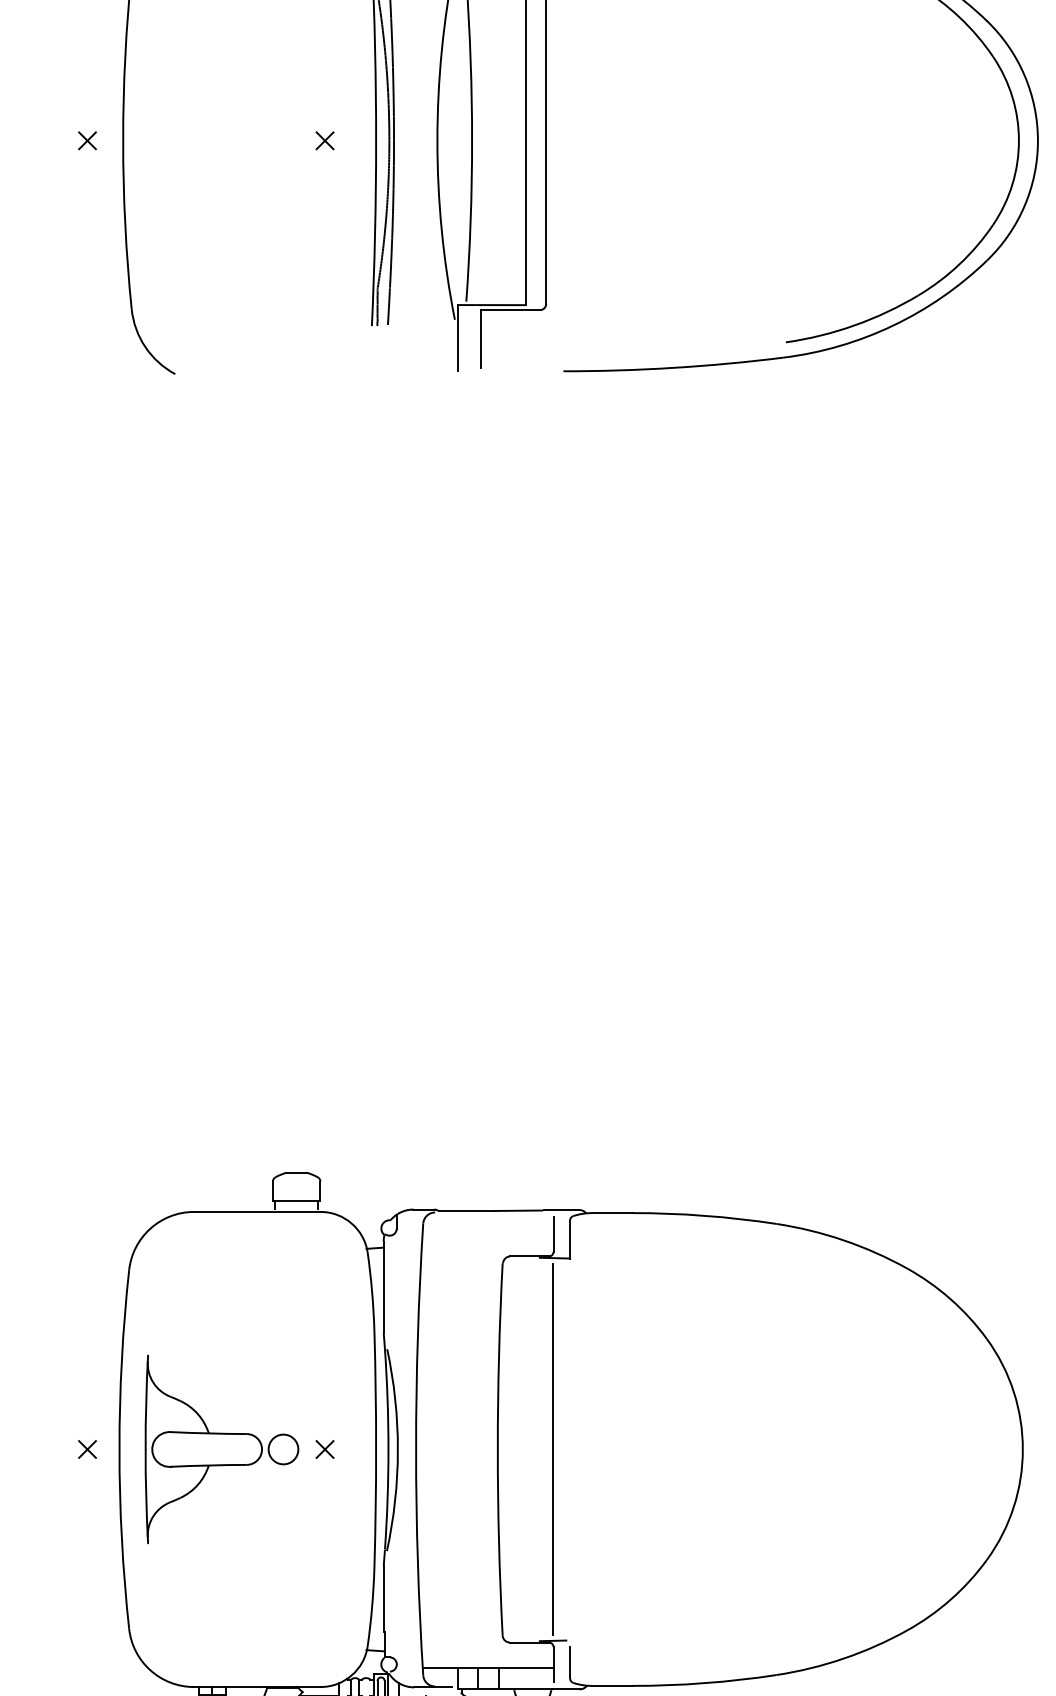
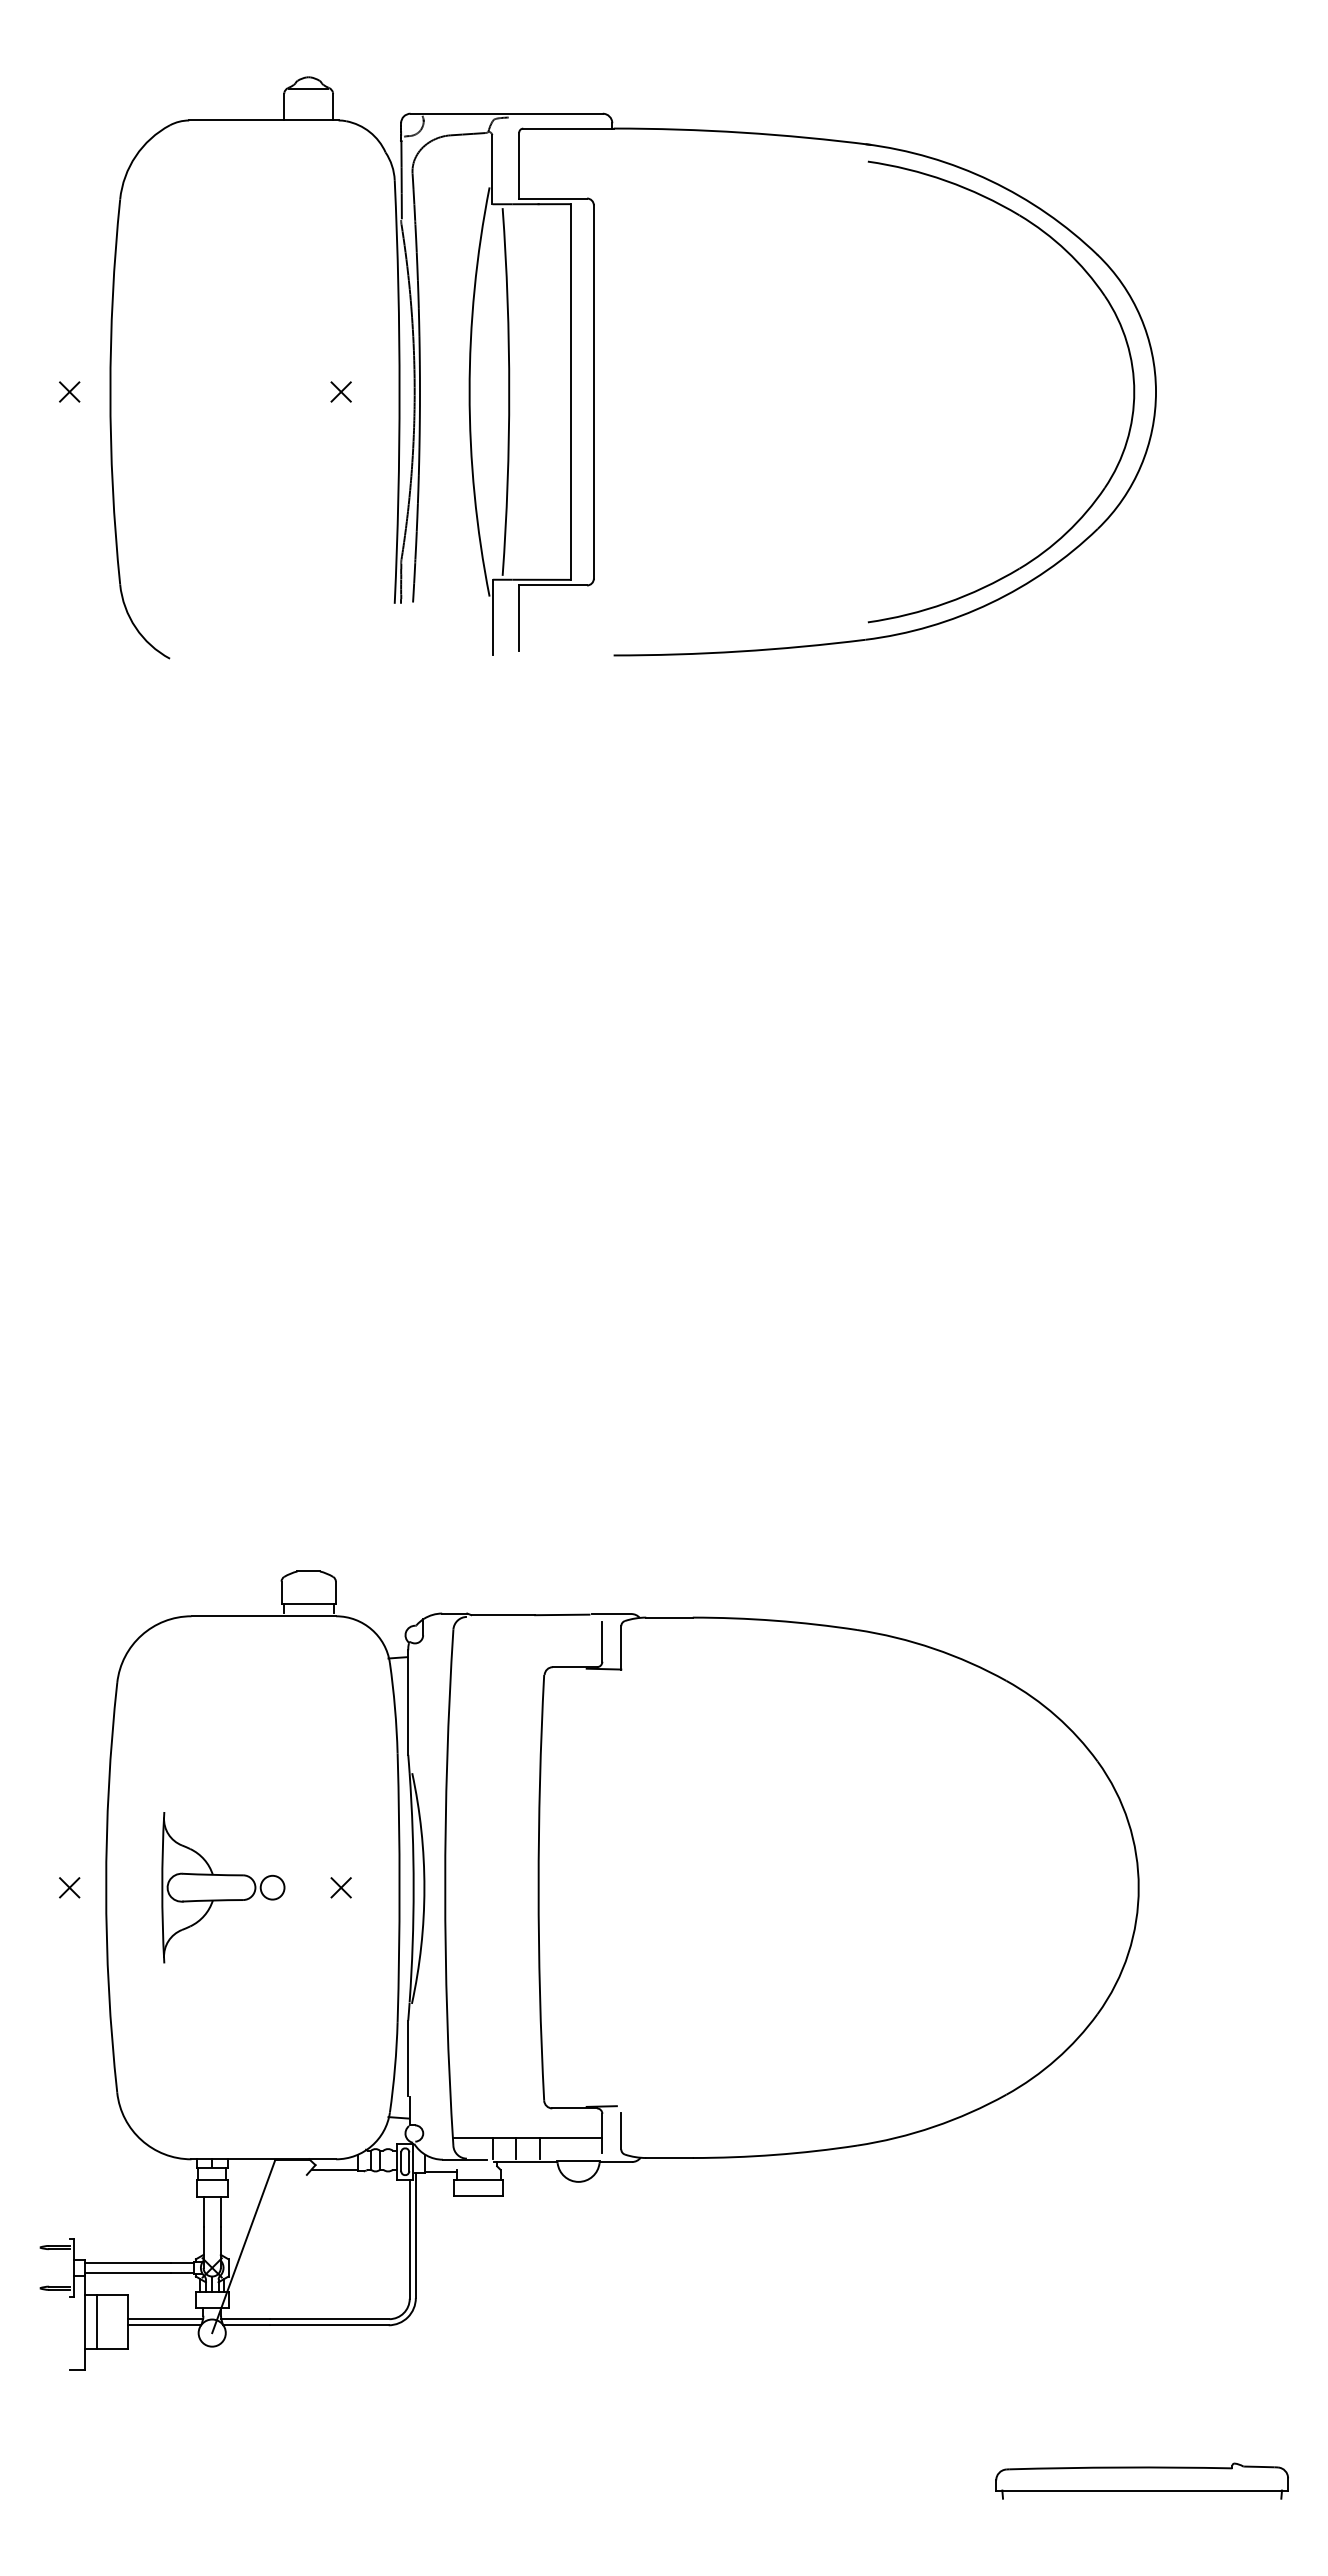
part: (222, 1449) -> (223, 1887), size x0.7
line: (553, 1449) -> (602, 1887), removed

